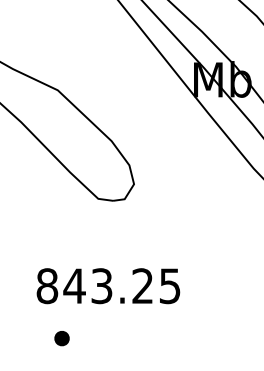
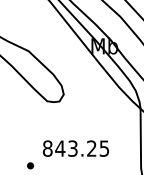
text: (107, 285) -> (75, 148), moved

